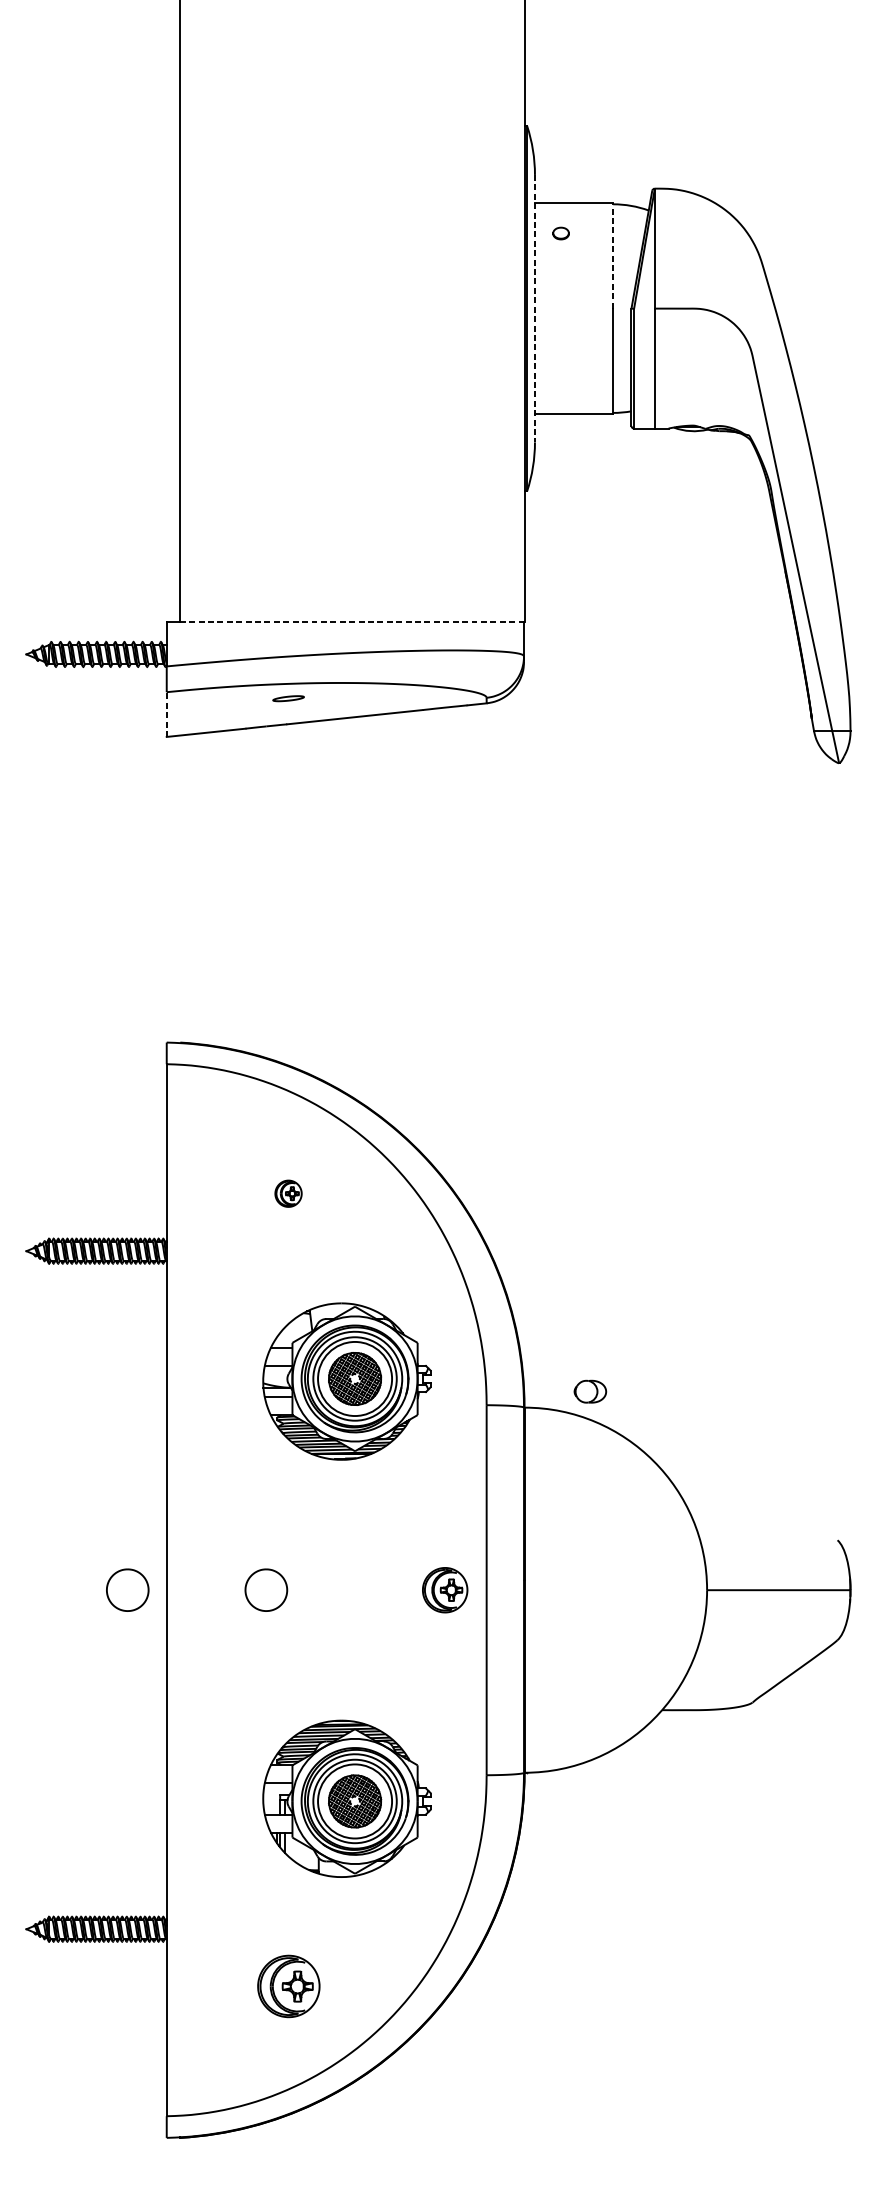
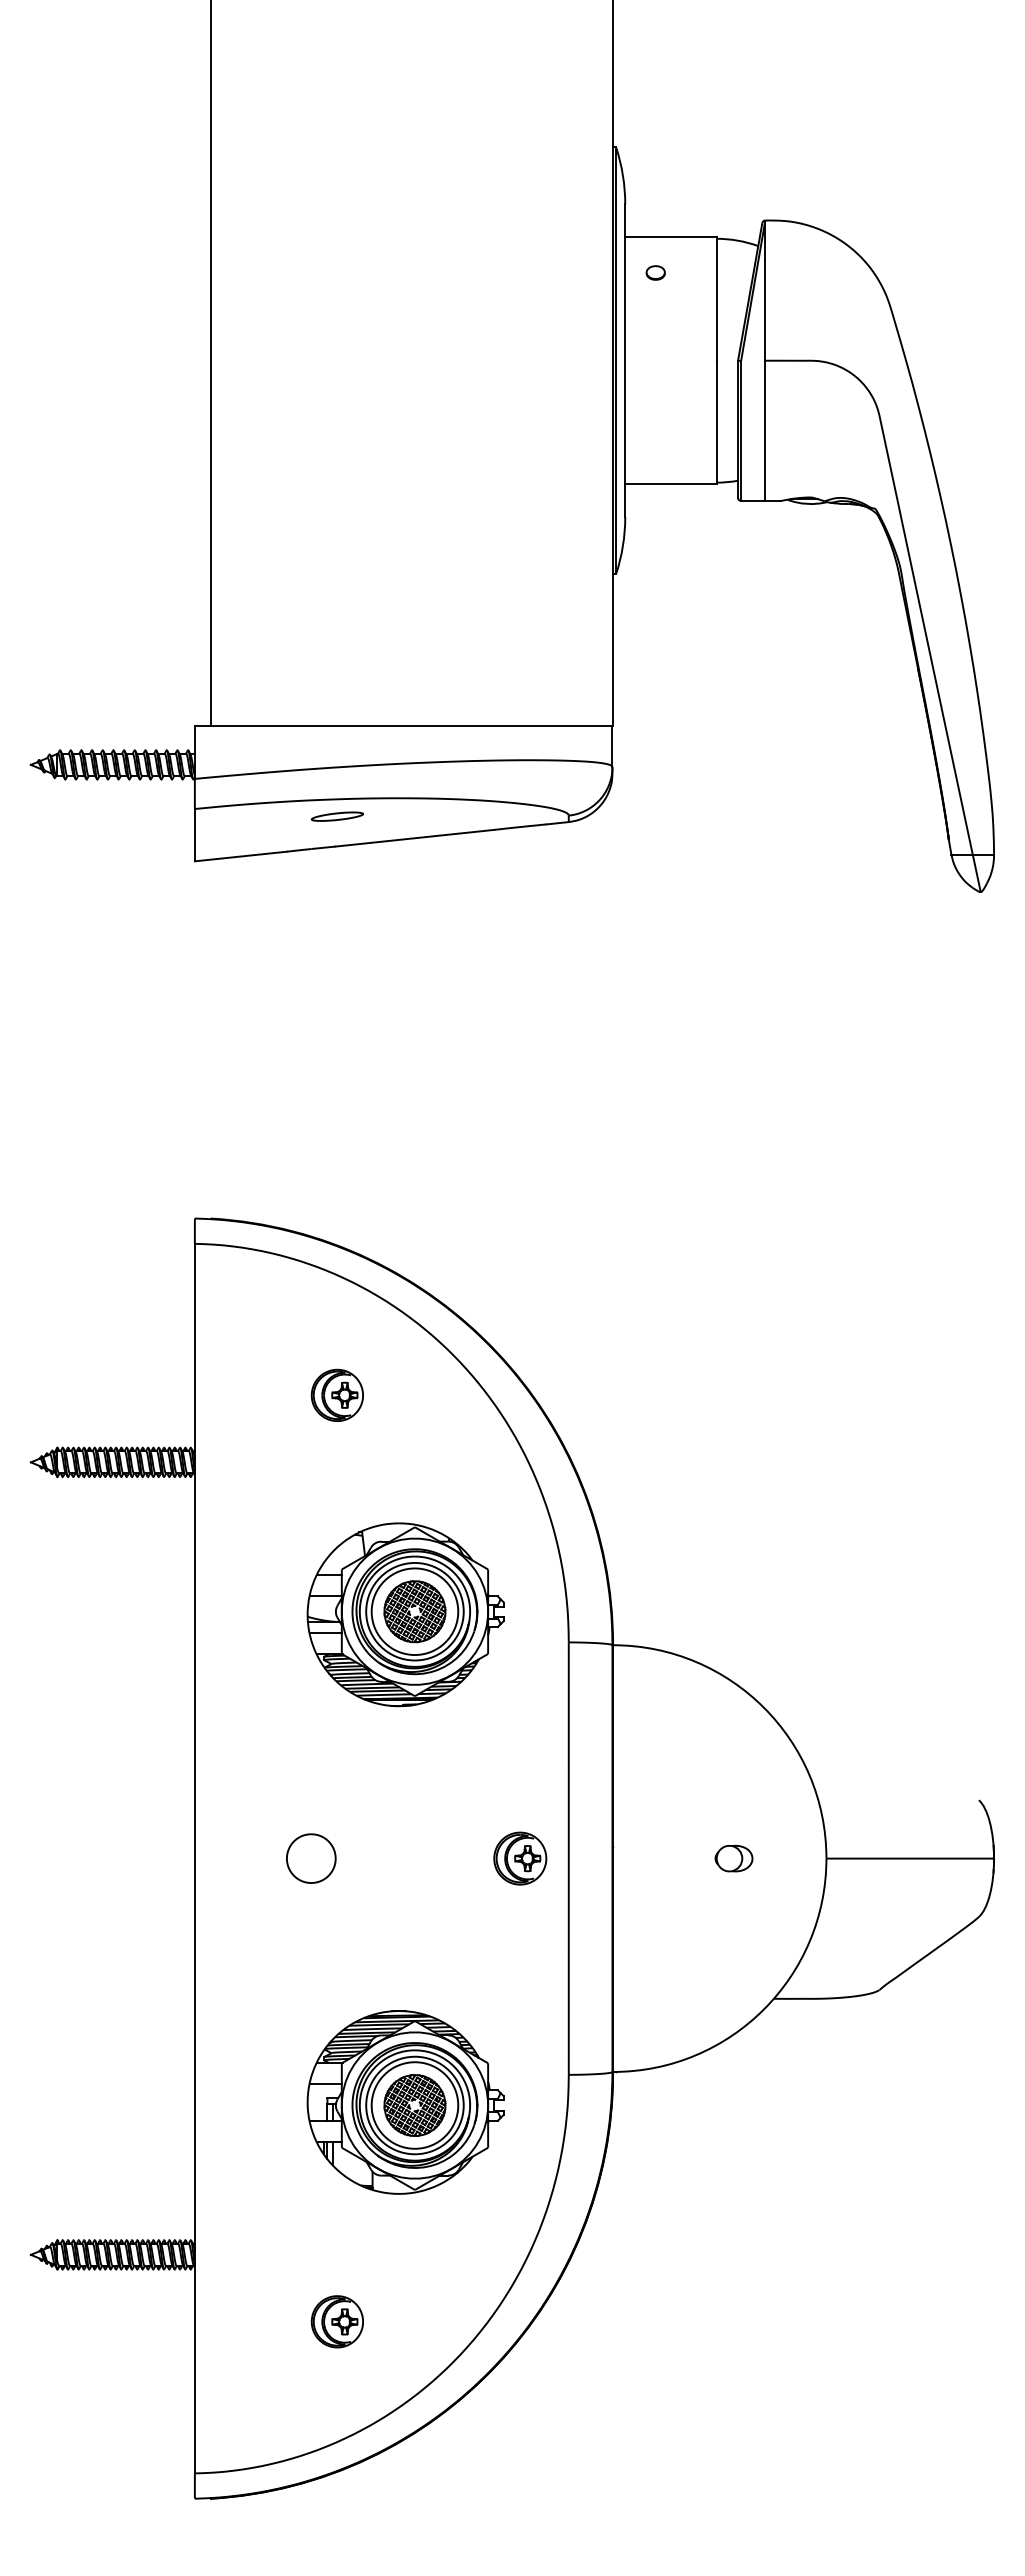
line: (613, 256) -> (716, 299), dashed -> solid
line: (535, 309) -> (625, 361), dashed -> solid
line: (352, 621) -> (411, 726), dashed -> solid
part: (287, 698) -> (336, 816), size x1.43
line: (166, 713) -> (194, 834), dashed -> solid
part: (287, 1193) -> (336, 1394), size x1.67
part: (589, 1391) -> (733, 1858), moved
part: (127, 1590) -> (149, 1858), removed
part: (287, 1986) -> (336, 2321), size x0.71

